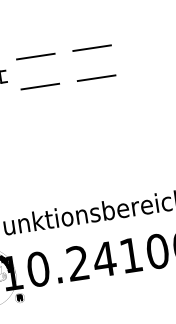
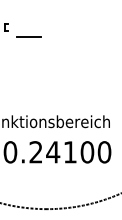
line: (92, 47) -> (65, 17), removed
line: (35, 56) -> (28, 17), removed
line: (95, 77) -> (64, 36), removed

